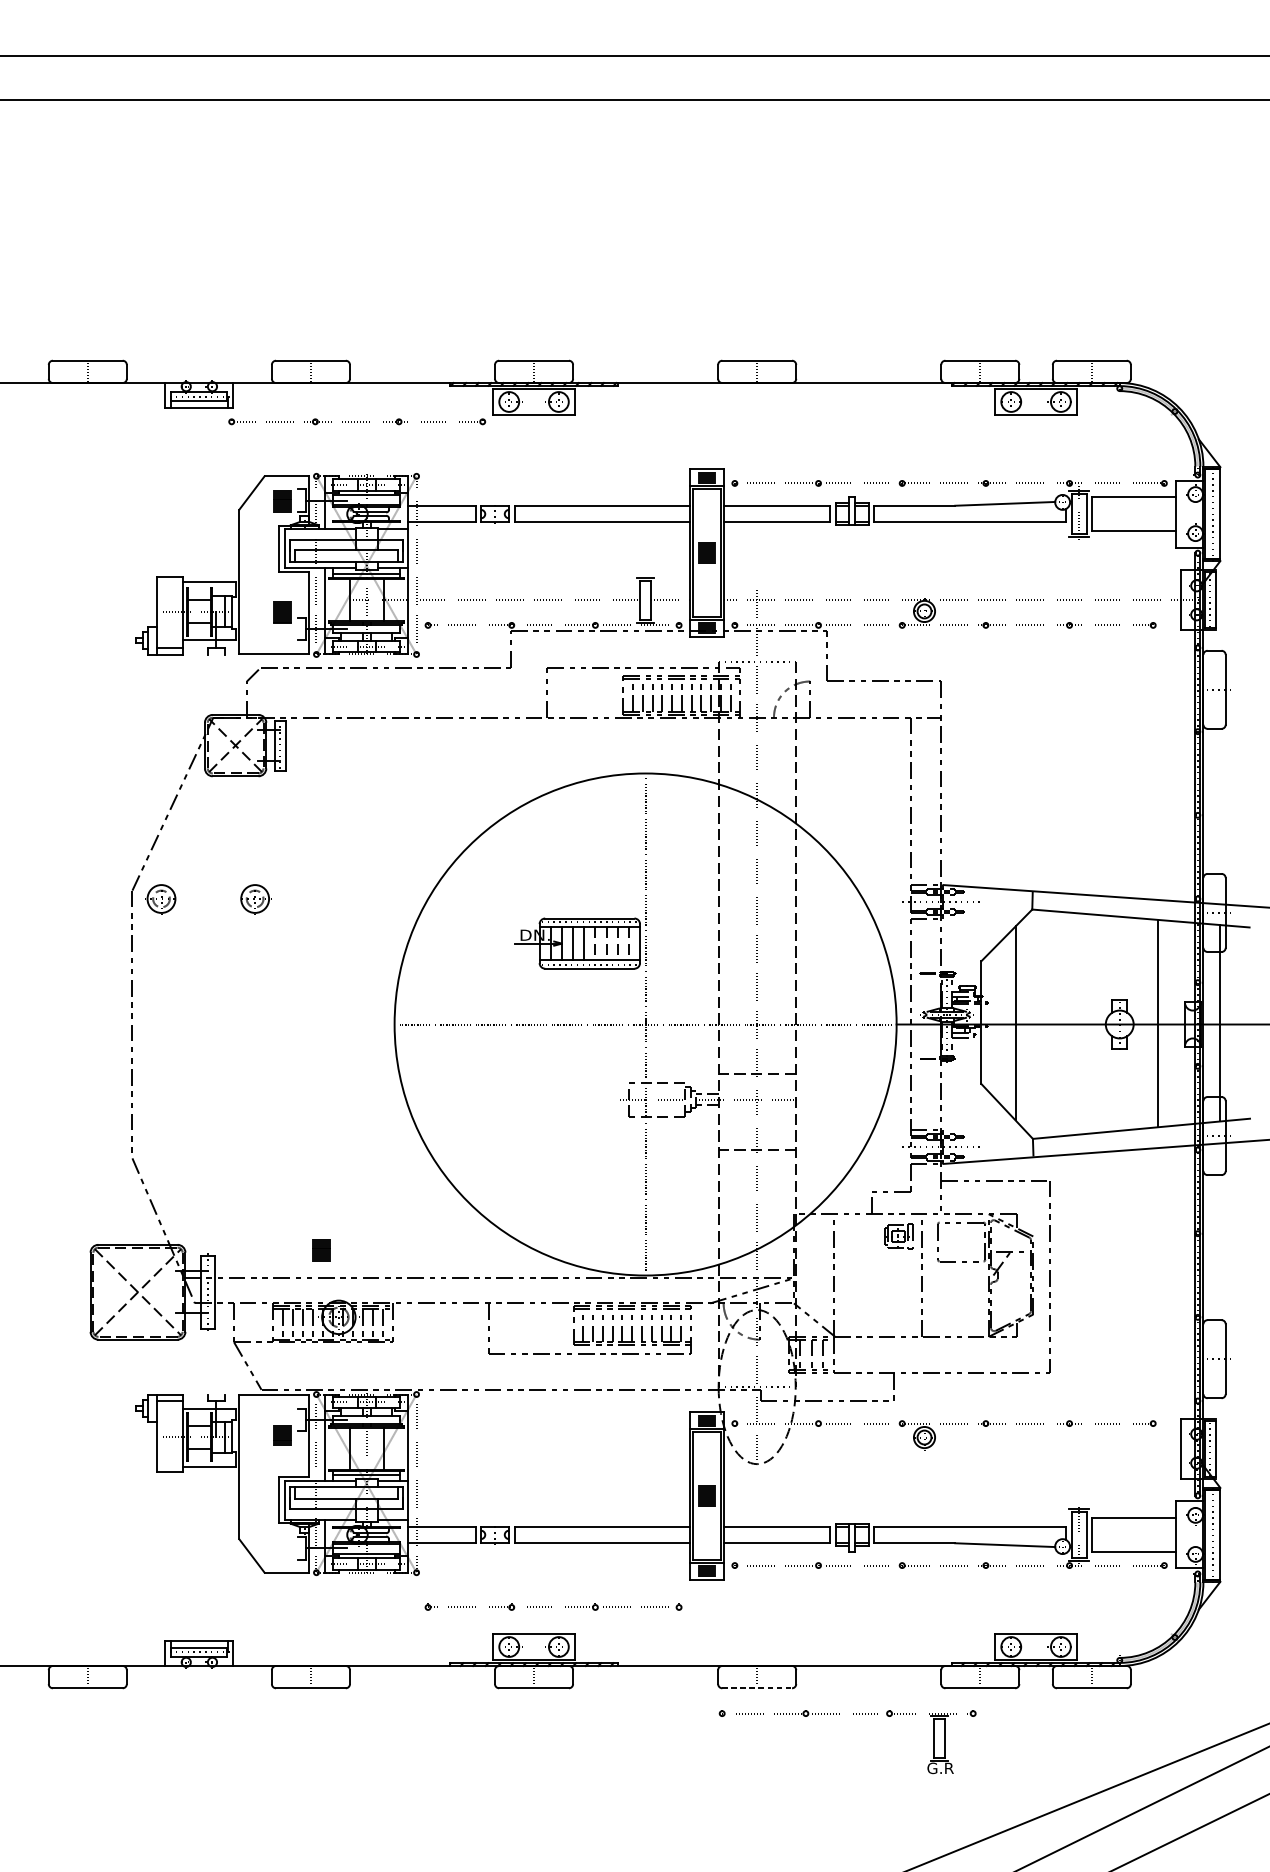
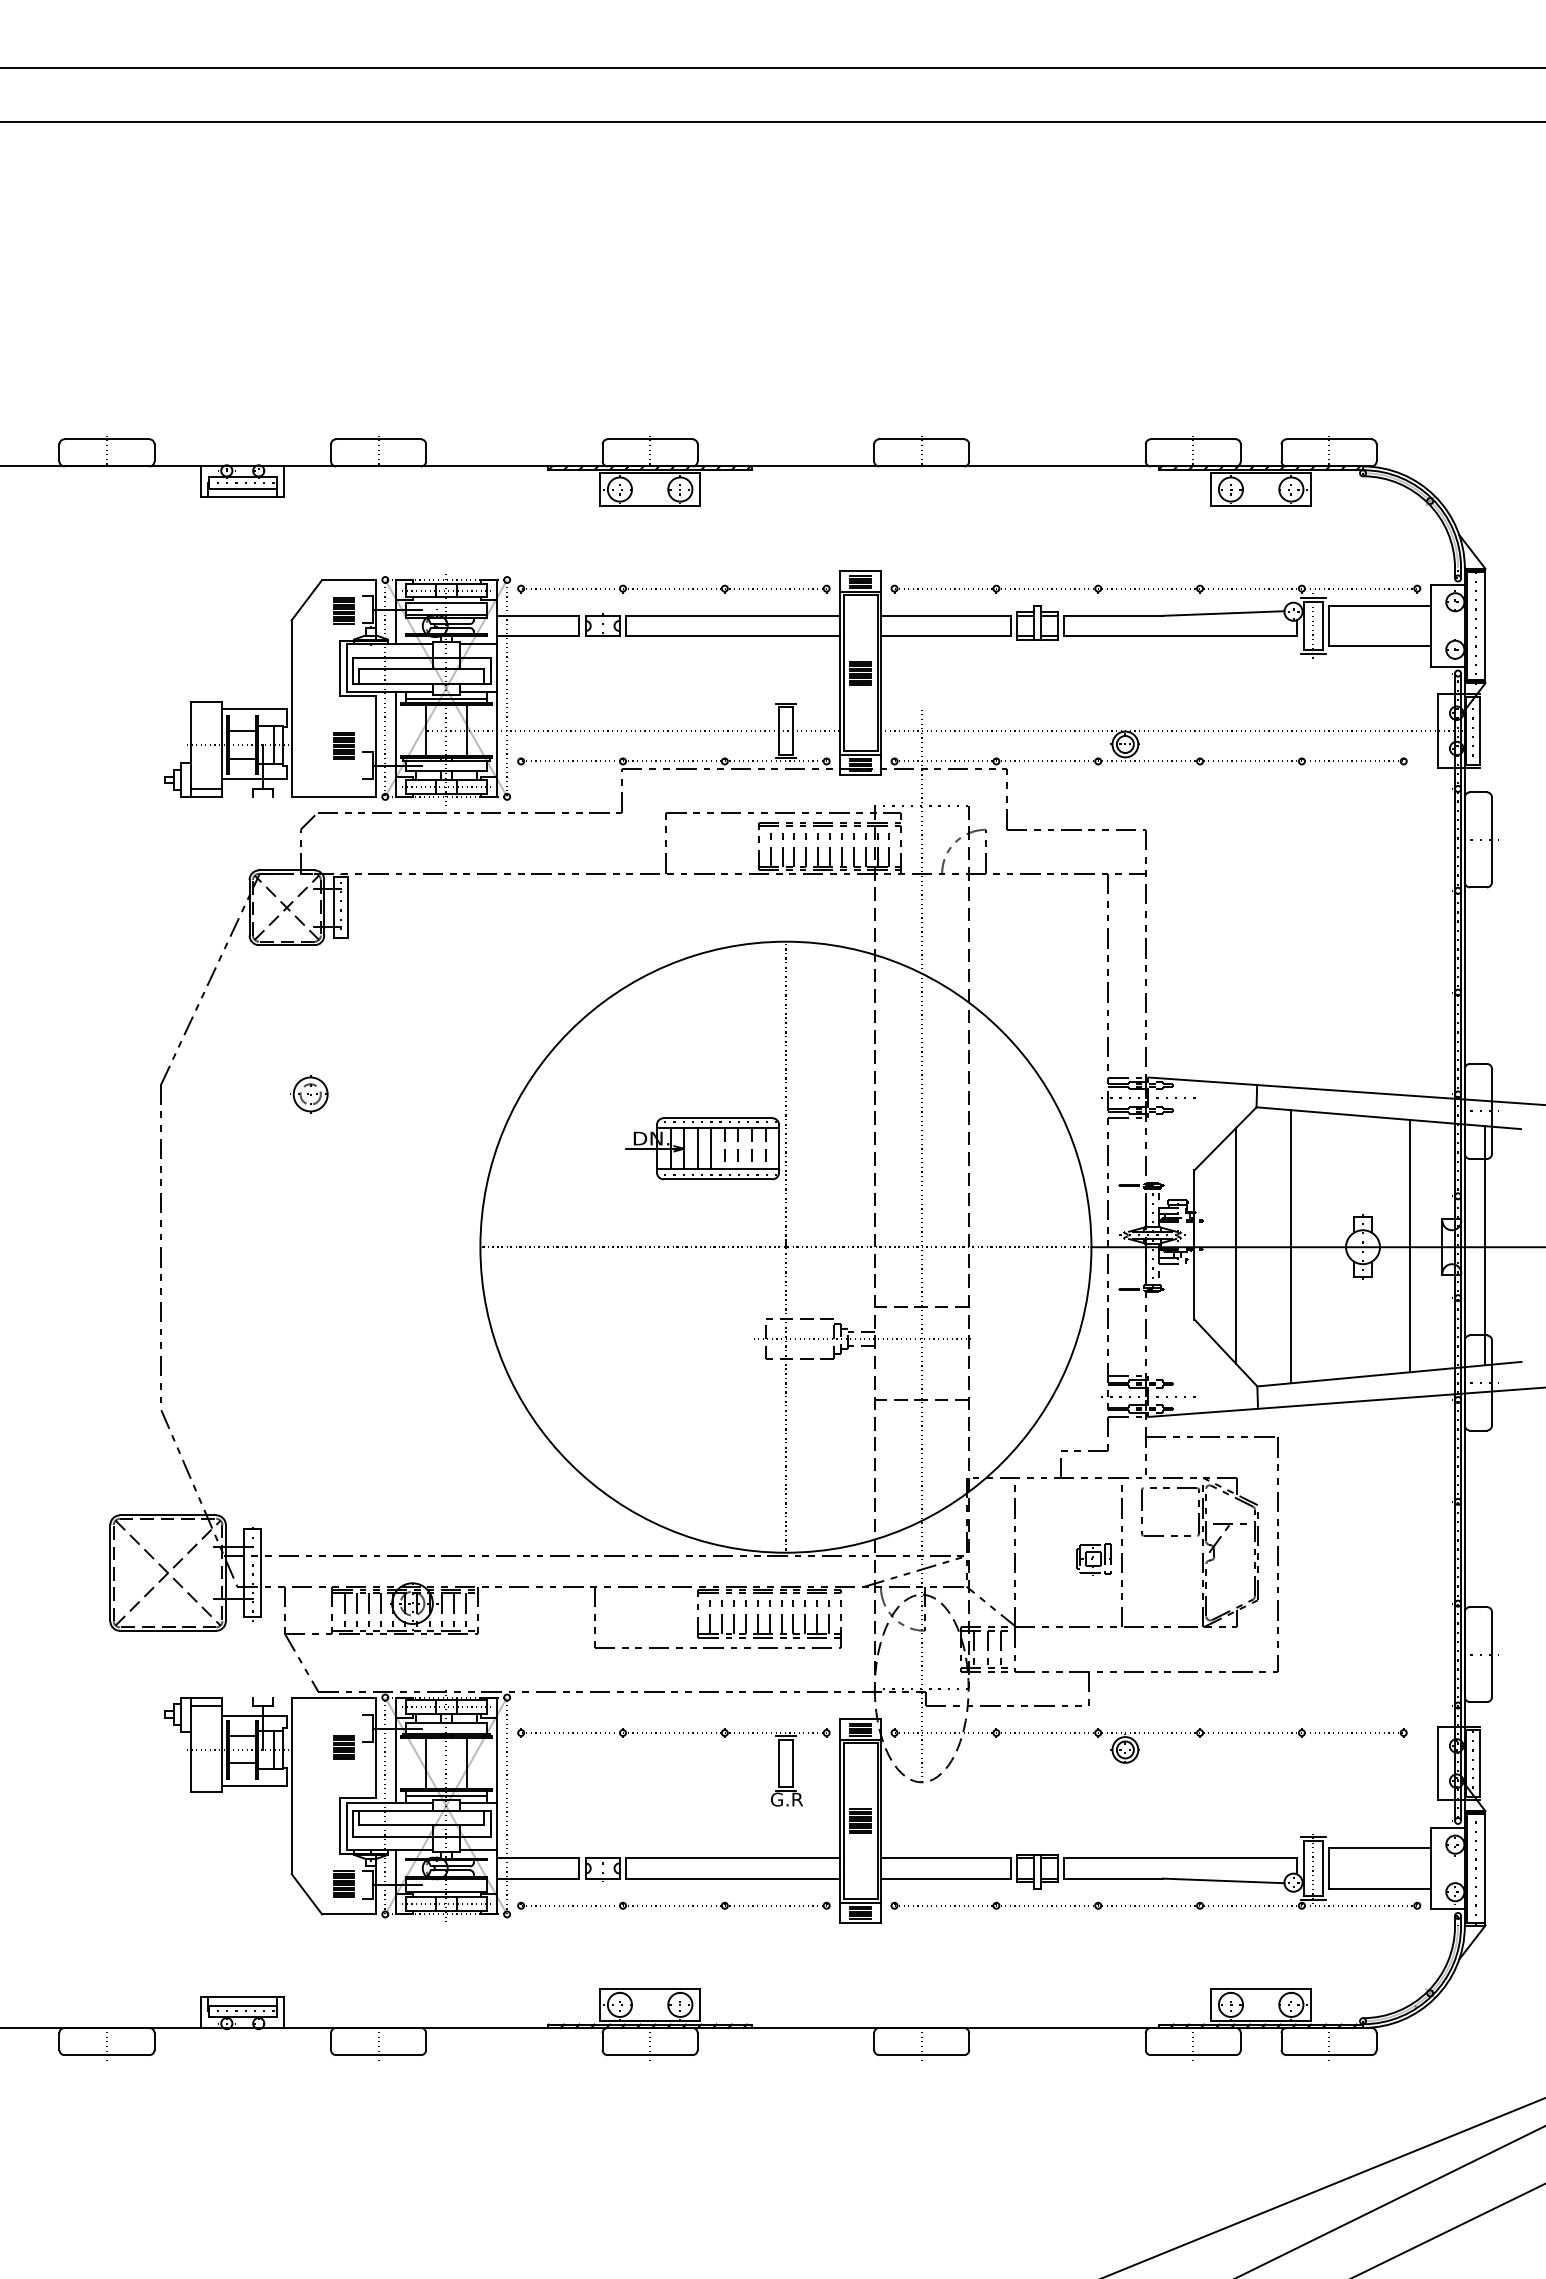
part: (356, 421) -> (673, 588), moved
part: (160, 899) -> (195, 1094), removed
line: (1060, 1023) -> (1291, 1246), added
part: (898, 1236) -> (1093, 1559), moved
part: (320, 1249) -> (343, 1883), moved
part: (553, 1607) -> (673, 1905), moved
line: (757, 1688) -> (922, 2055), dashed -> solid
part: (848, 1714) -> (674, 1733), moved

